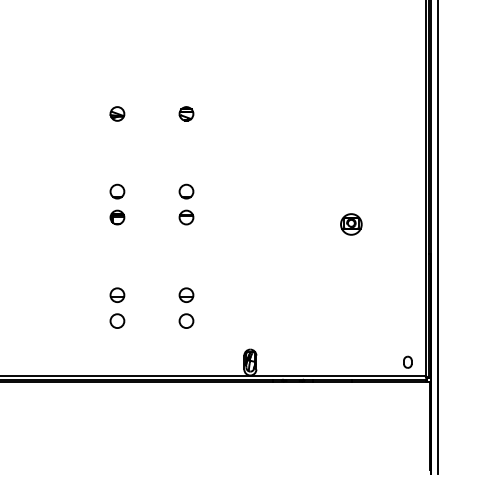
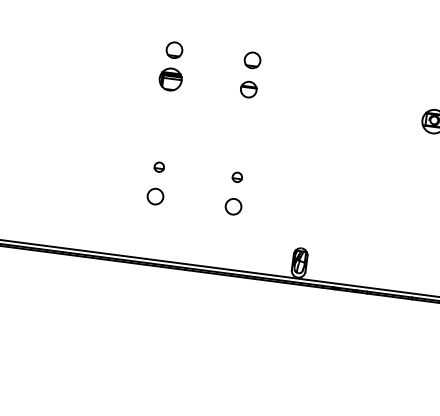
part: (117, 217) -> (170, 79), size x1.4
part: (117, 294) -> (159, 166), size x0.6
part: (186, 294) -> (237, 176), size x0.6

